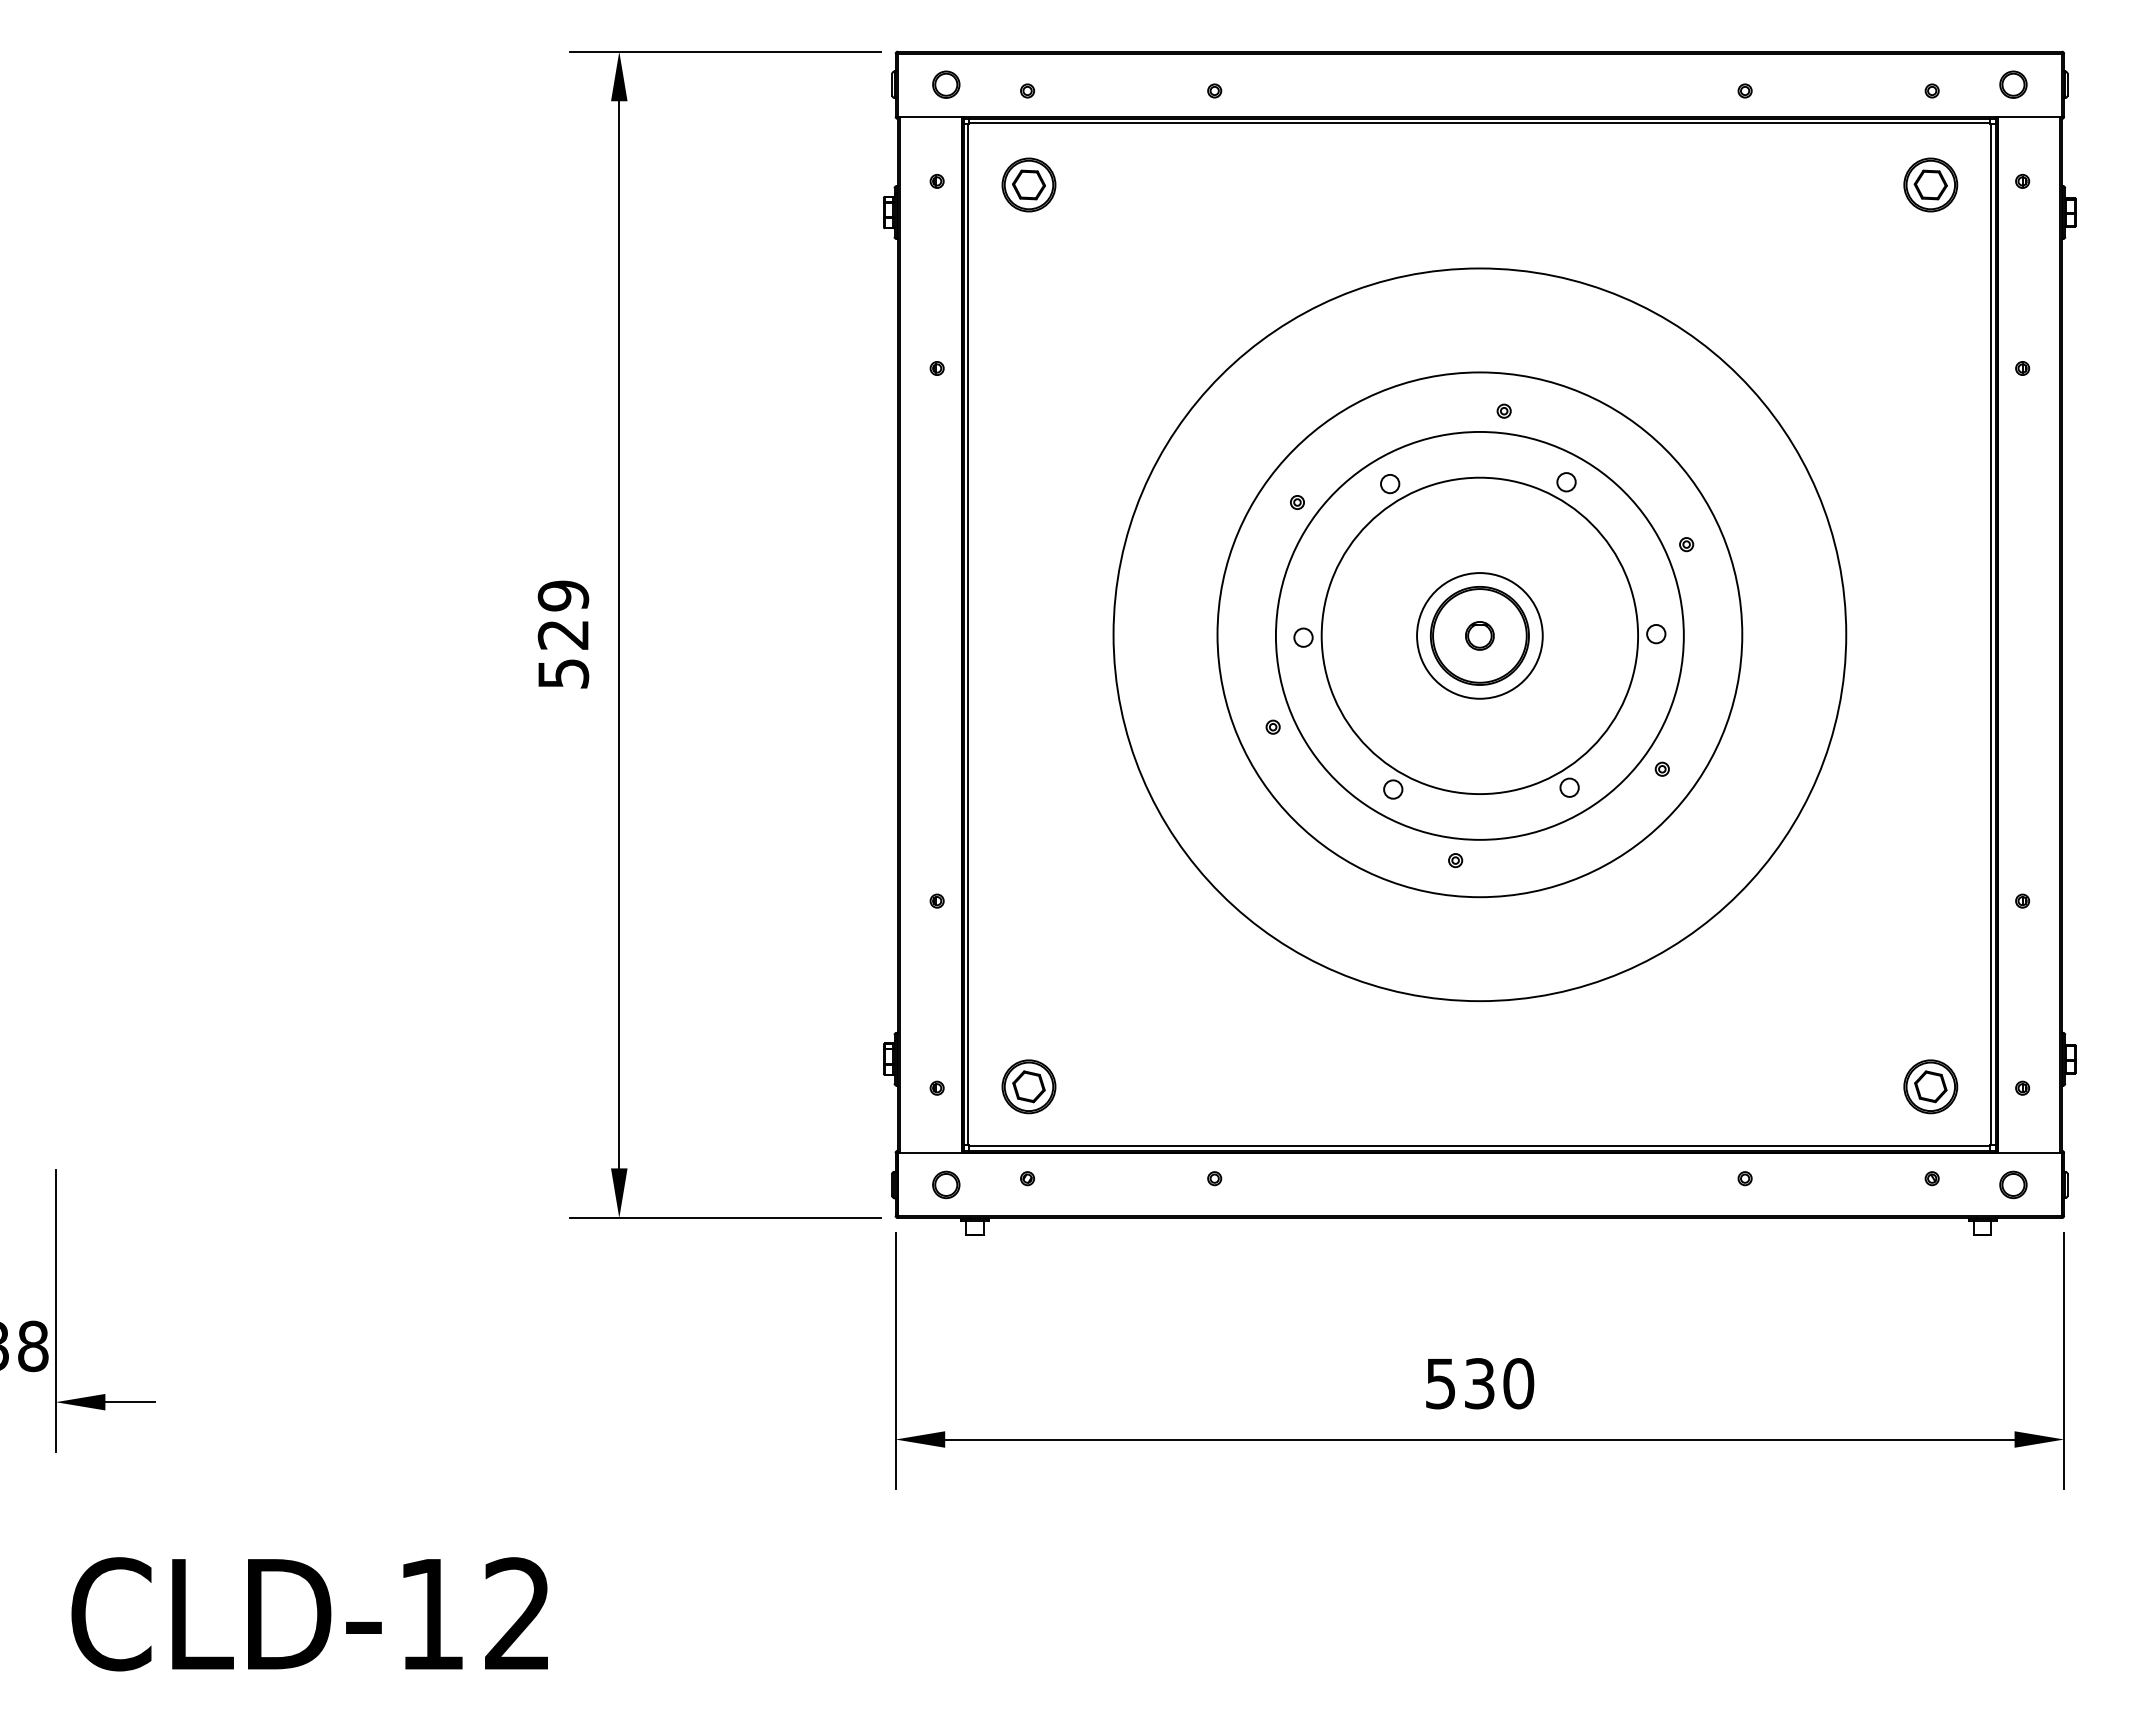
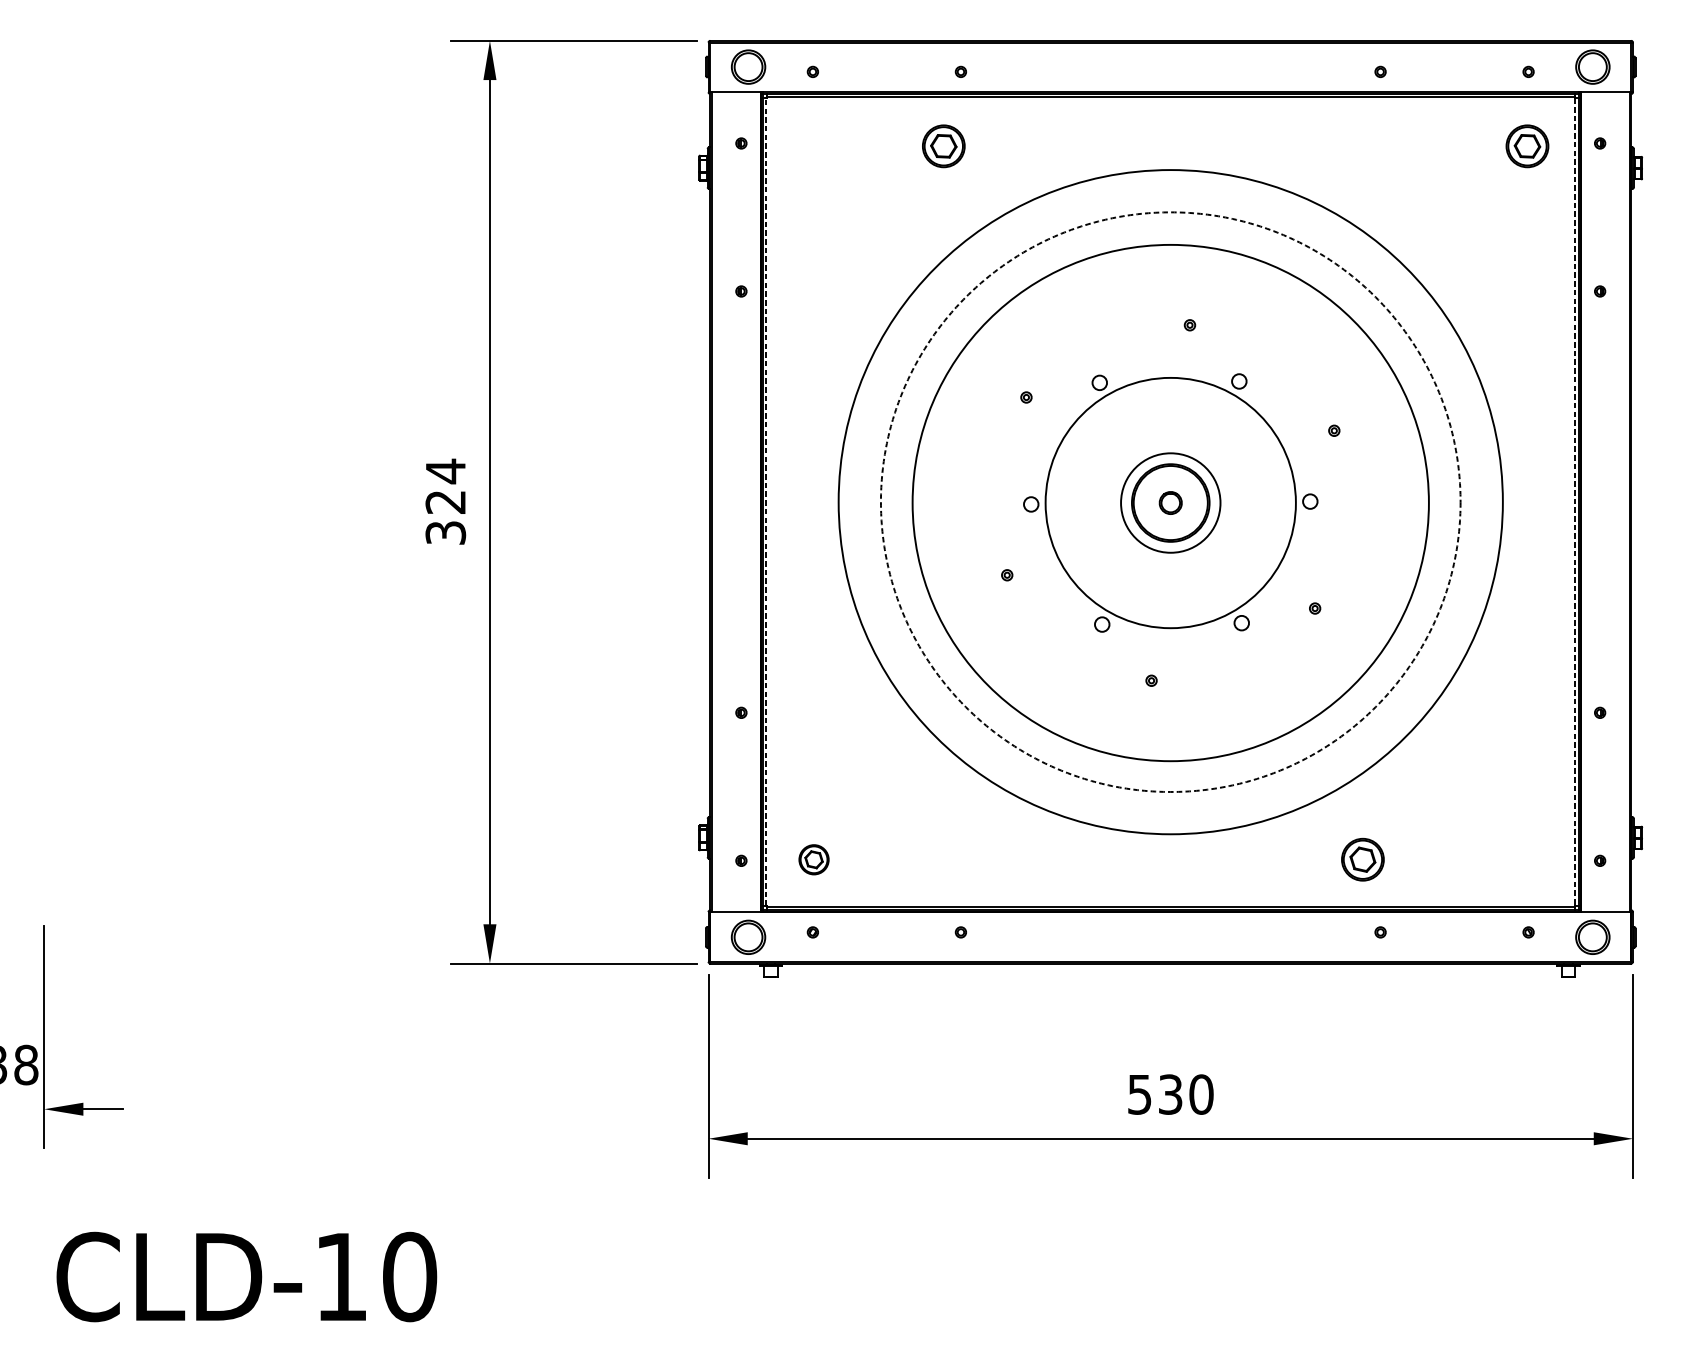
part: (946, 84) -> (748, 66), size x1.6
part: (2013, 84) -> (1592, 66), size x1.6
part: (1028, 184) -> (943, 145), moved
text: (563, 633) -> (445, 501), 529 -> 324
line: (968, 634) -> (766, 501), solid -> dashed
circle: (1479, 634) -> (1170, 501), size x1.6
circle: (1479, 634) -> (1170, 501), solid -> dashed
circle: (1479, 635) -> (1170, 502), size x1.6
line: (1991, 635) -> (1575, 502), solid -> dashed
part: (1028, 1086) -> (813, 859), size x0.7
part: (1930, 1086) -> (1362, 859), moved
part: (946, 1184) -> (748, 937), size x1.6
part: (2013, 1184) -> (1592, 937), size x1.6
text: (518, 1614) -> (410, 1277), CLD-12 -> CLD-10

